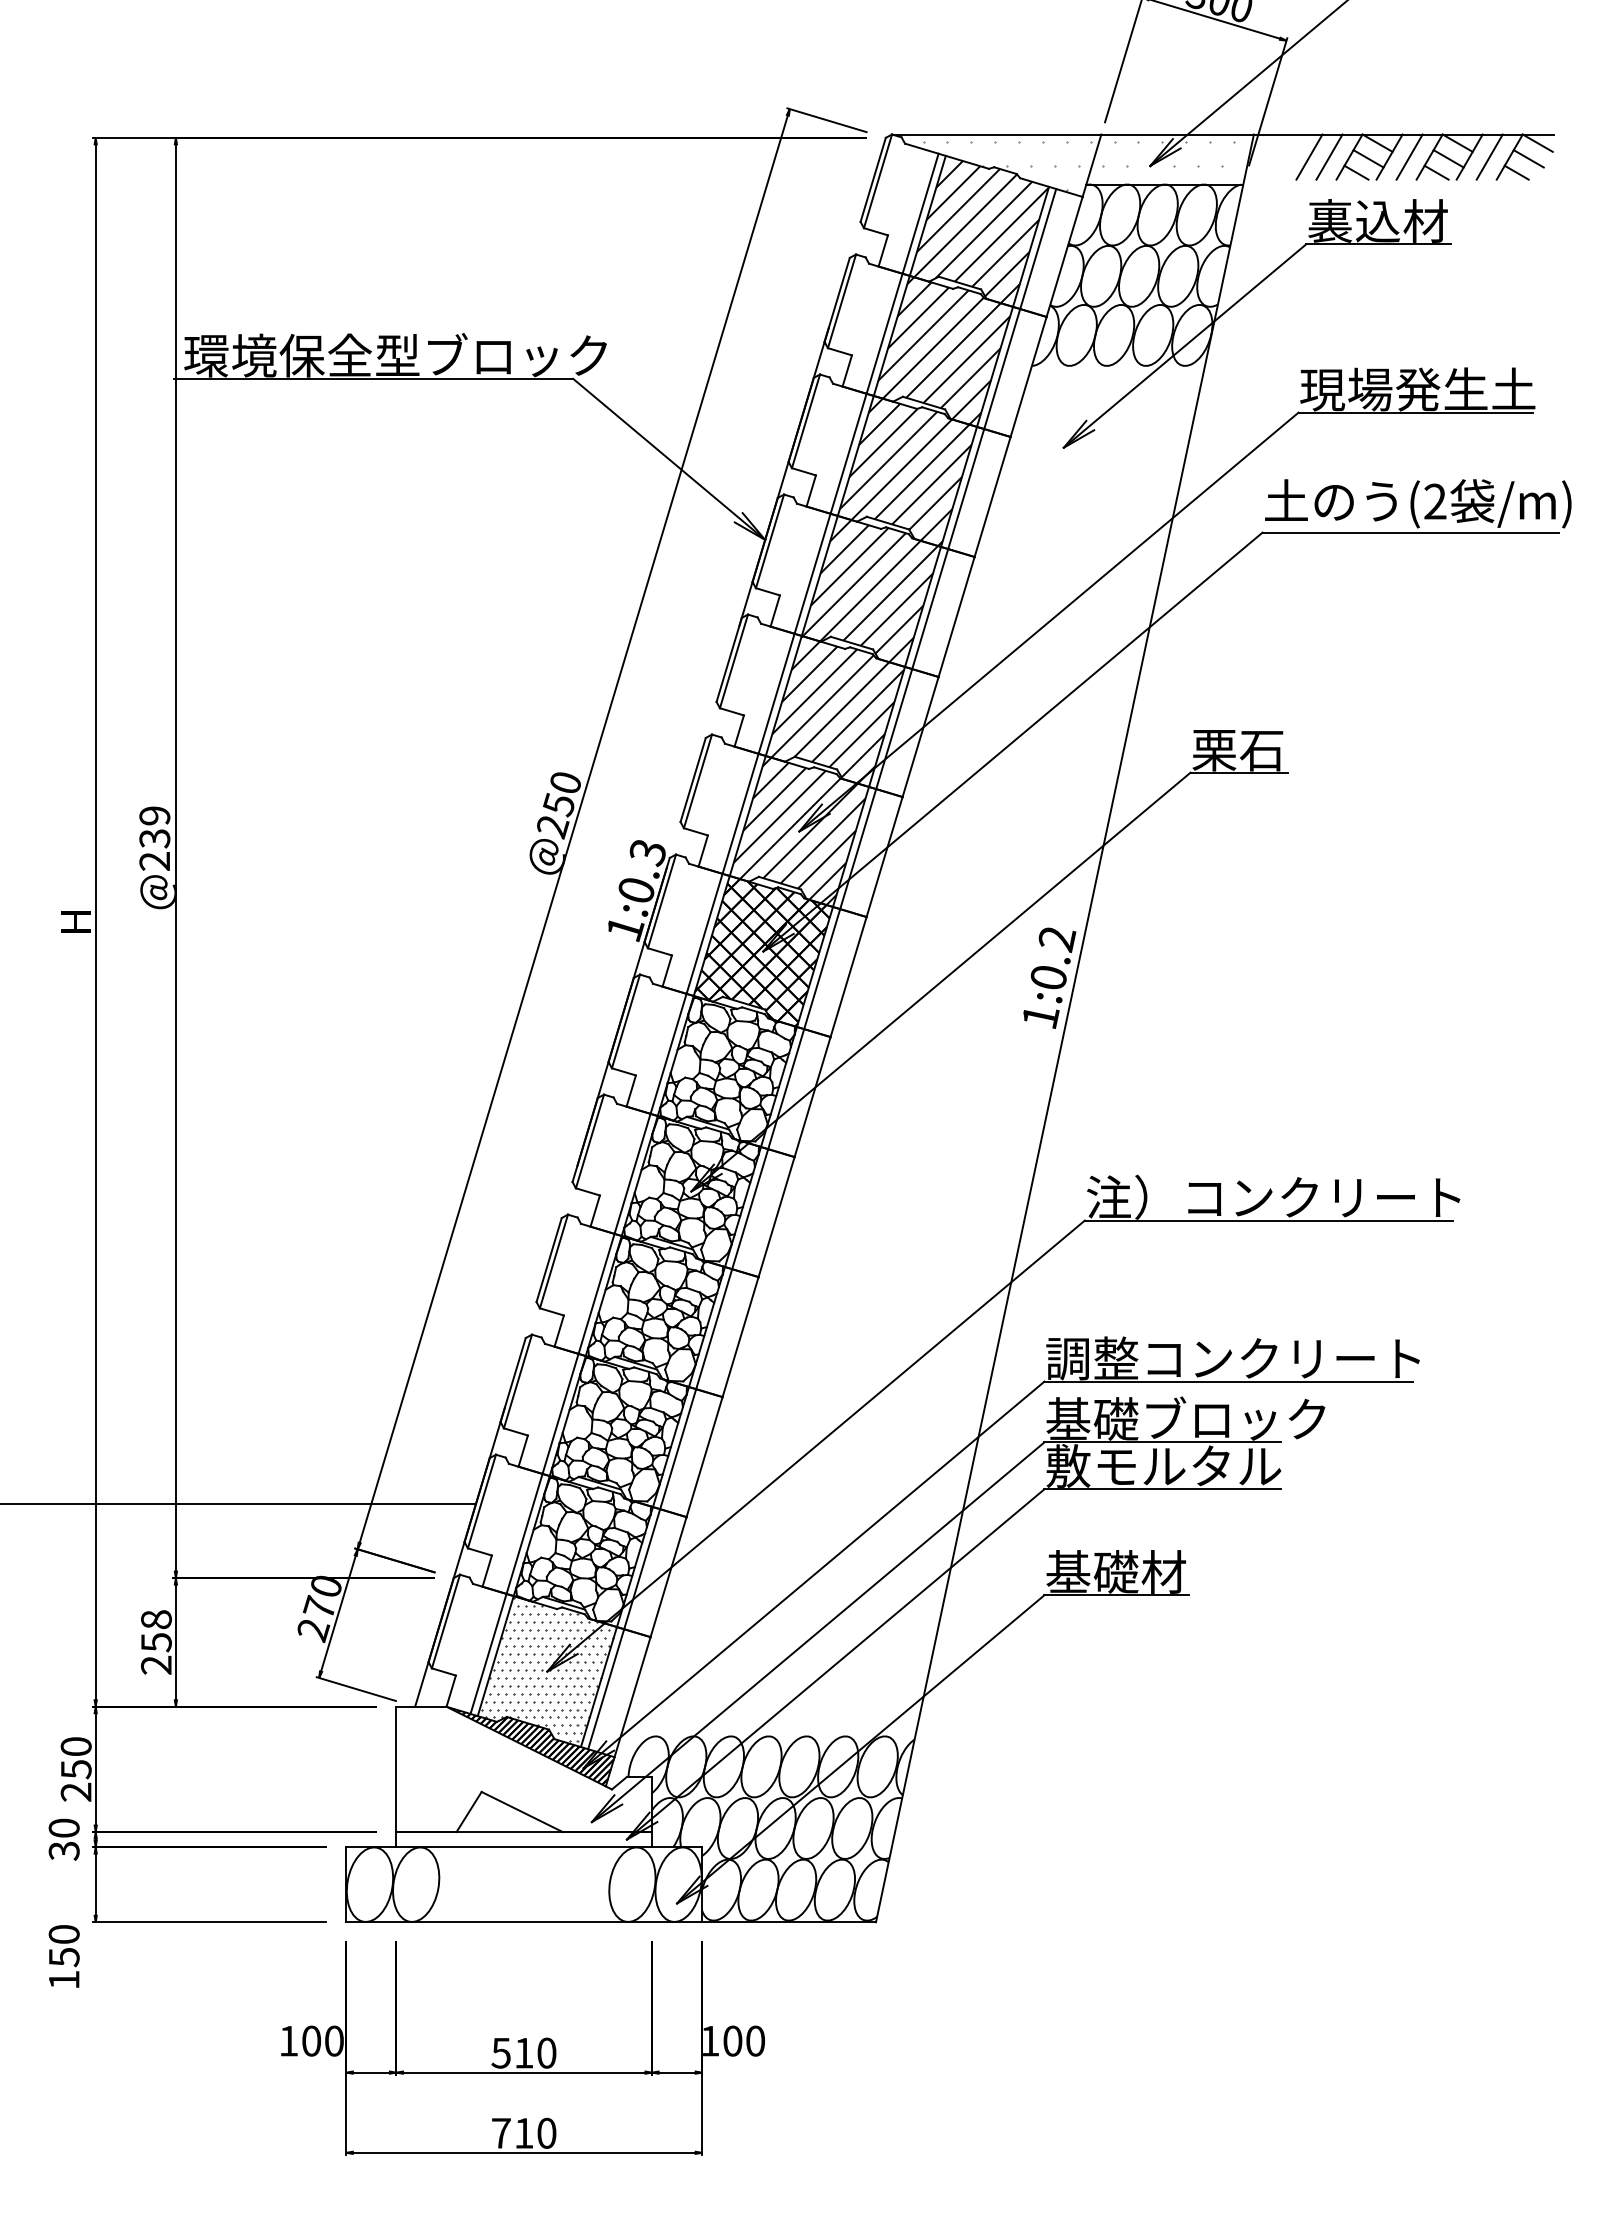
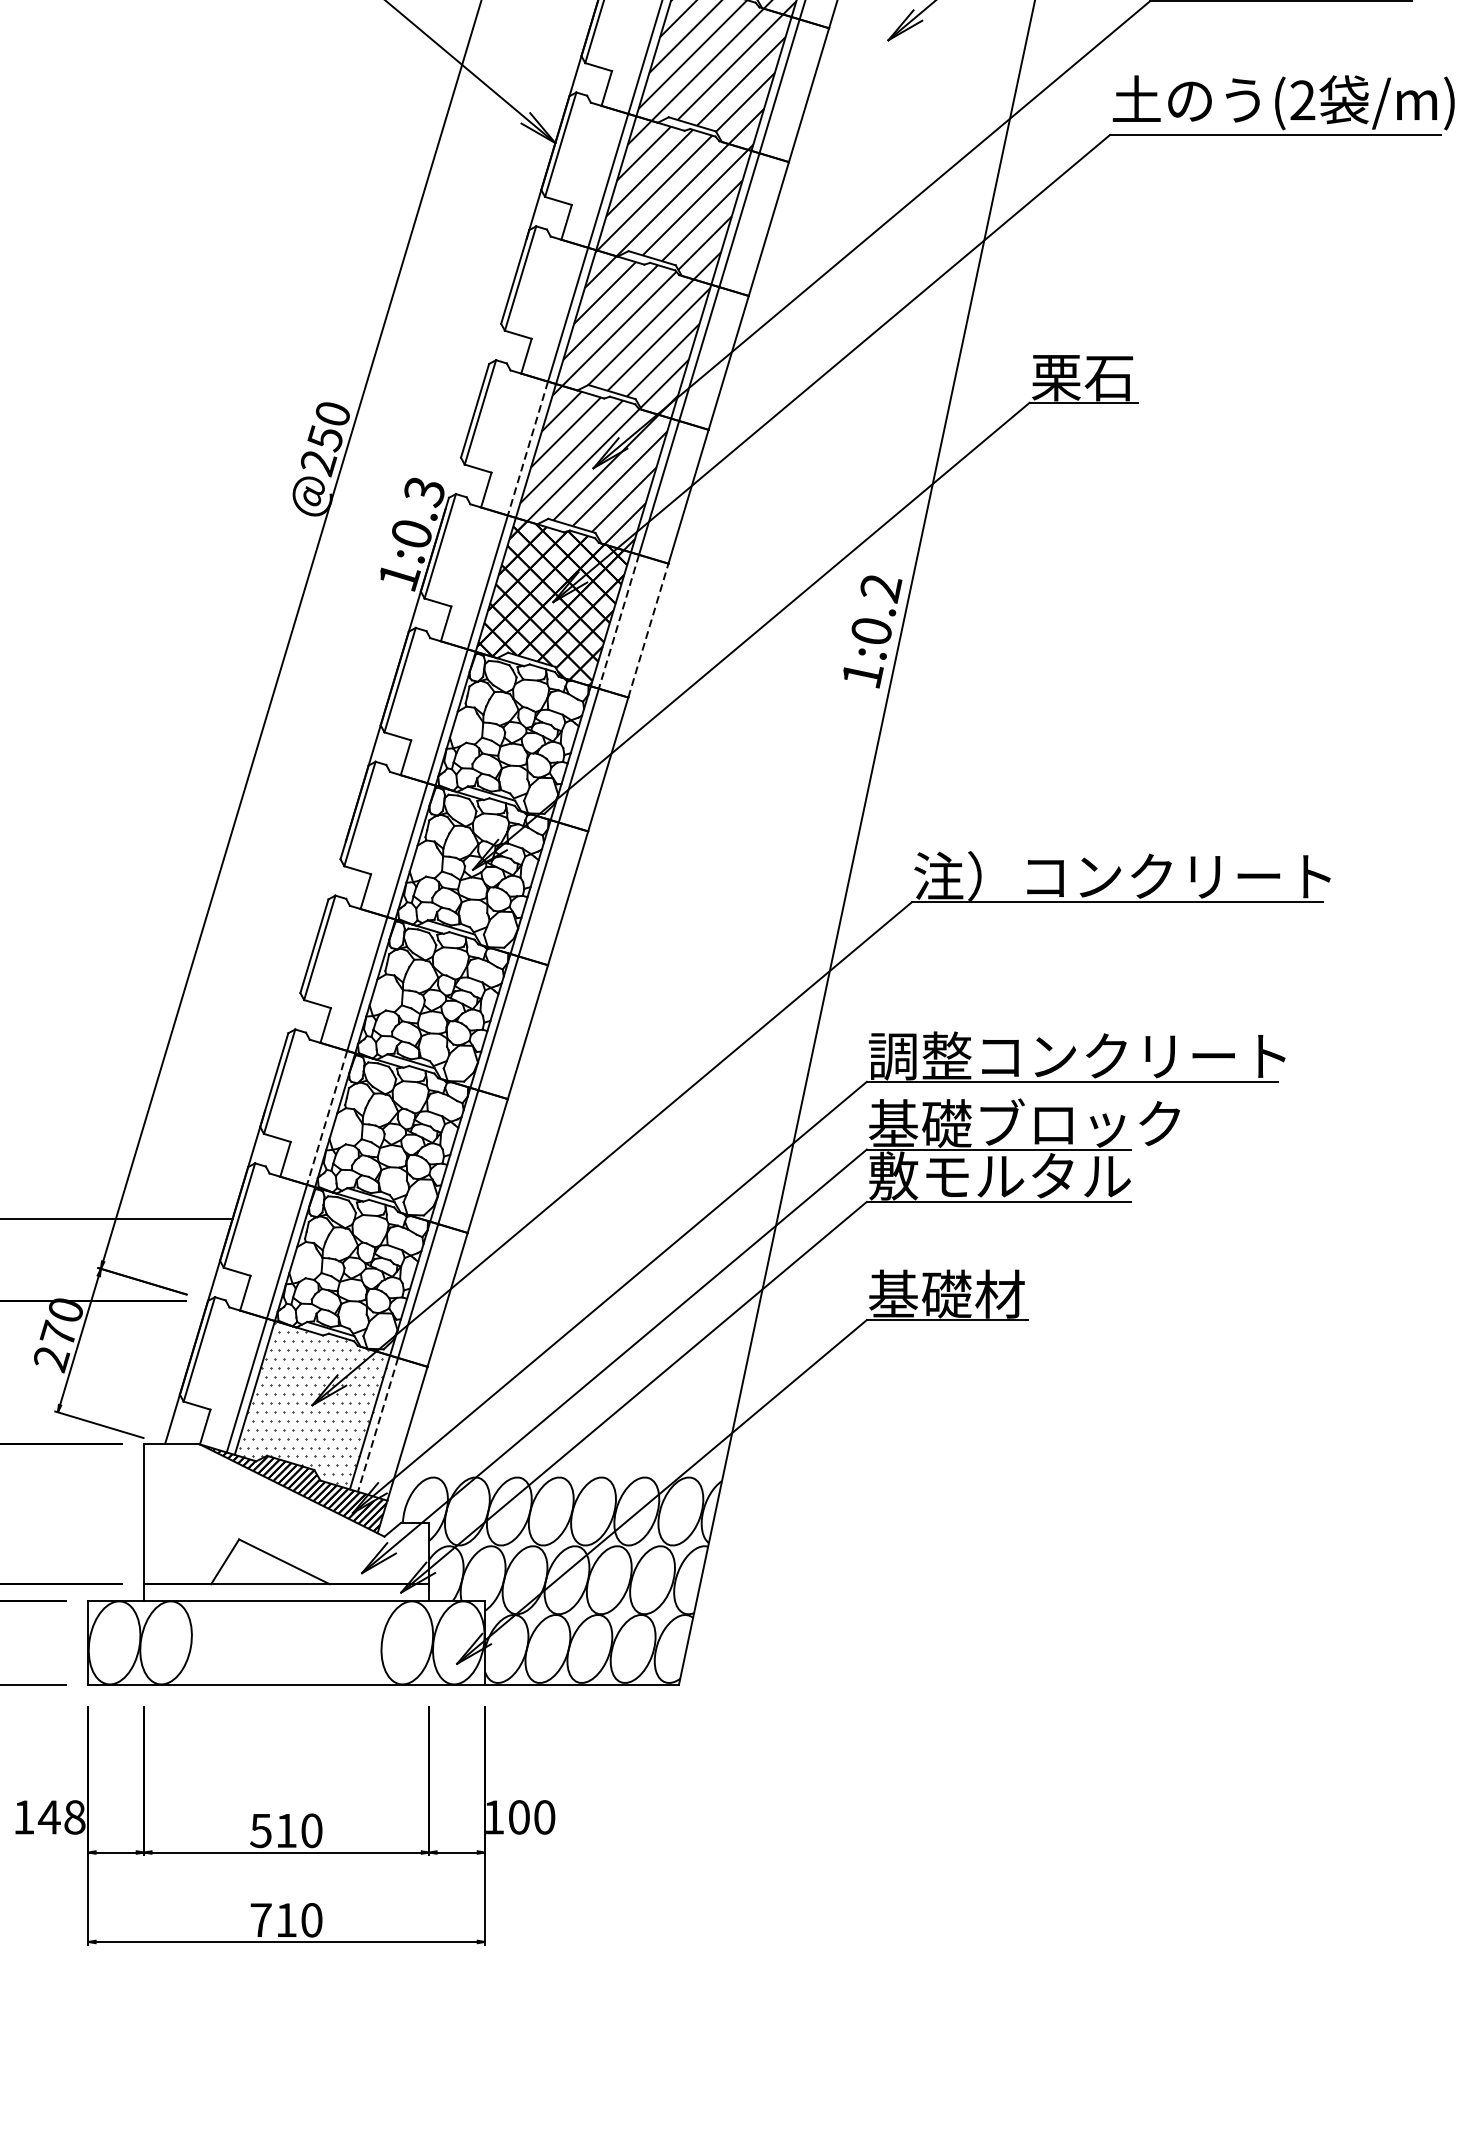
line: (740, 813) -> (527, 448), solid -> dashed
line: (822, 969) -> (619, 622), solid -> dashed
line: (848, 977) -> (648, 631), solid -> dashed
line: (560, 1413) -> (327, 1117), solid -> dashed
line: (606, 1689) -> (378, 1425), solid -> dashed
text: (322, 2040) -> (61, 1816), 100 -> 148

